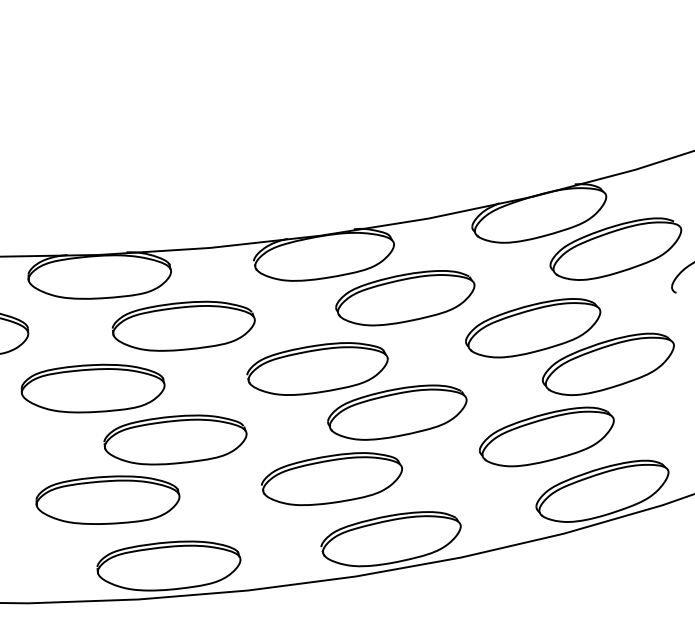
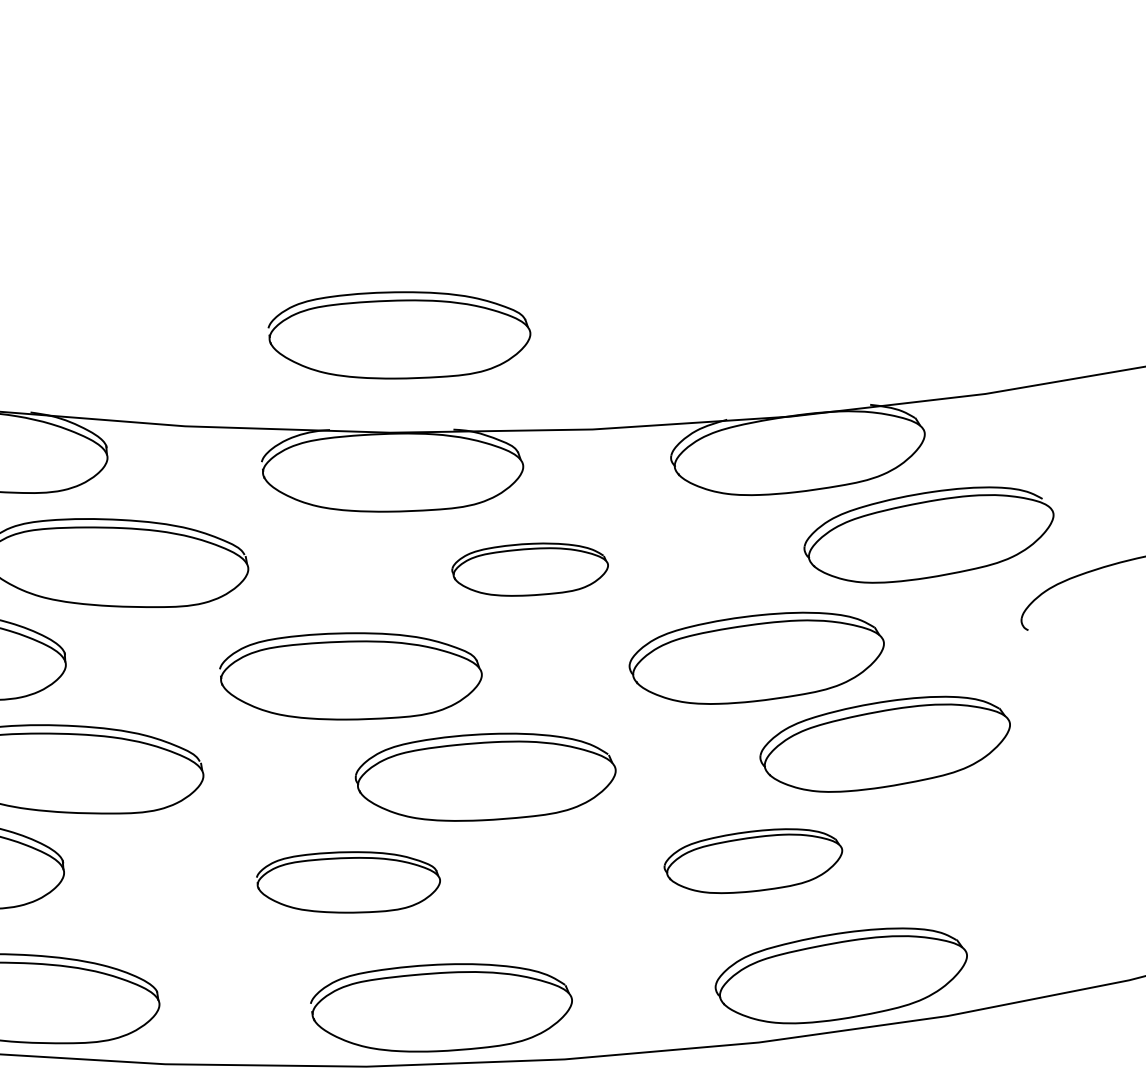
part: (317, 182) -> (399, 334), added
part: (405, 298) -> (530, 569), size x0.6
part: (546, 436) -> (752, 859), size x0.7
part: (331, 479) -> (347, 882), size x0.7

